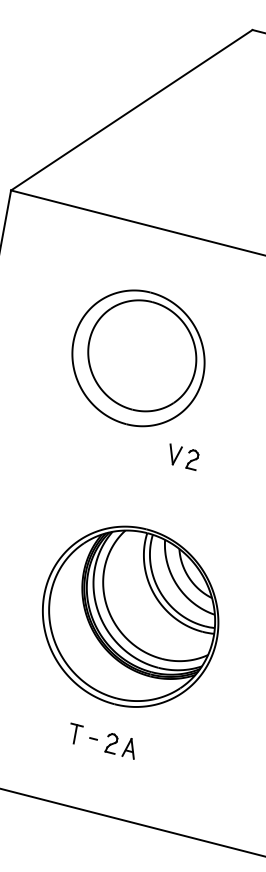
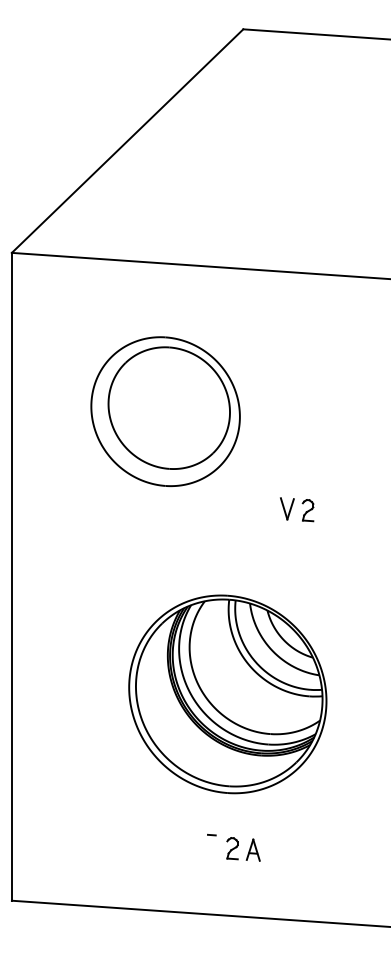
part: (138, 358) -> (165, 411), moved
part: (183, 457) -> (297, 509), moved
part: (74, 733) -> (190, 833), removed
part: (121, 746) -> (243, 849), moved

